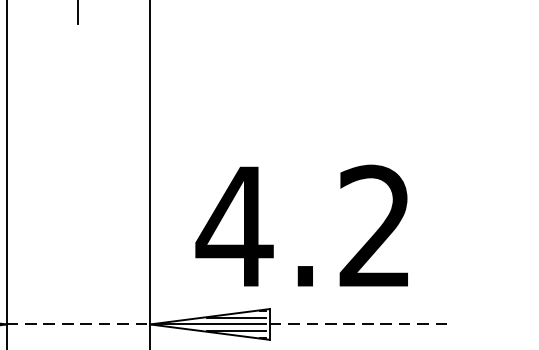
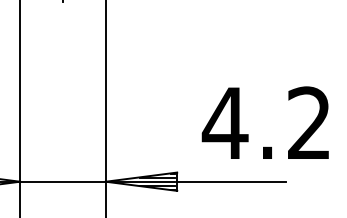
text: (300, 225) -> (264, 122), moved
line: (77, 324) -> (62, 181), dashed -> solid
line: (360, 324) -> (231, 181), dashed -> solid

